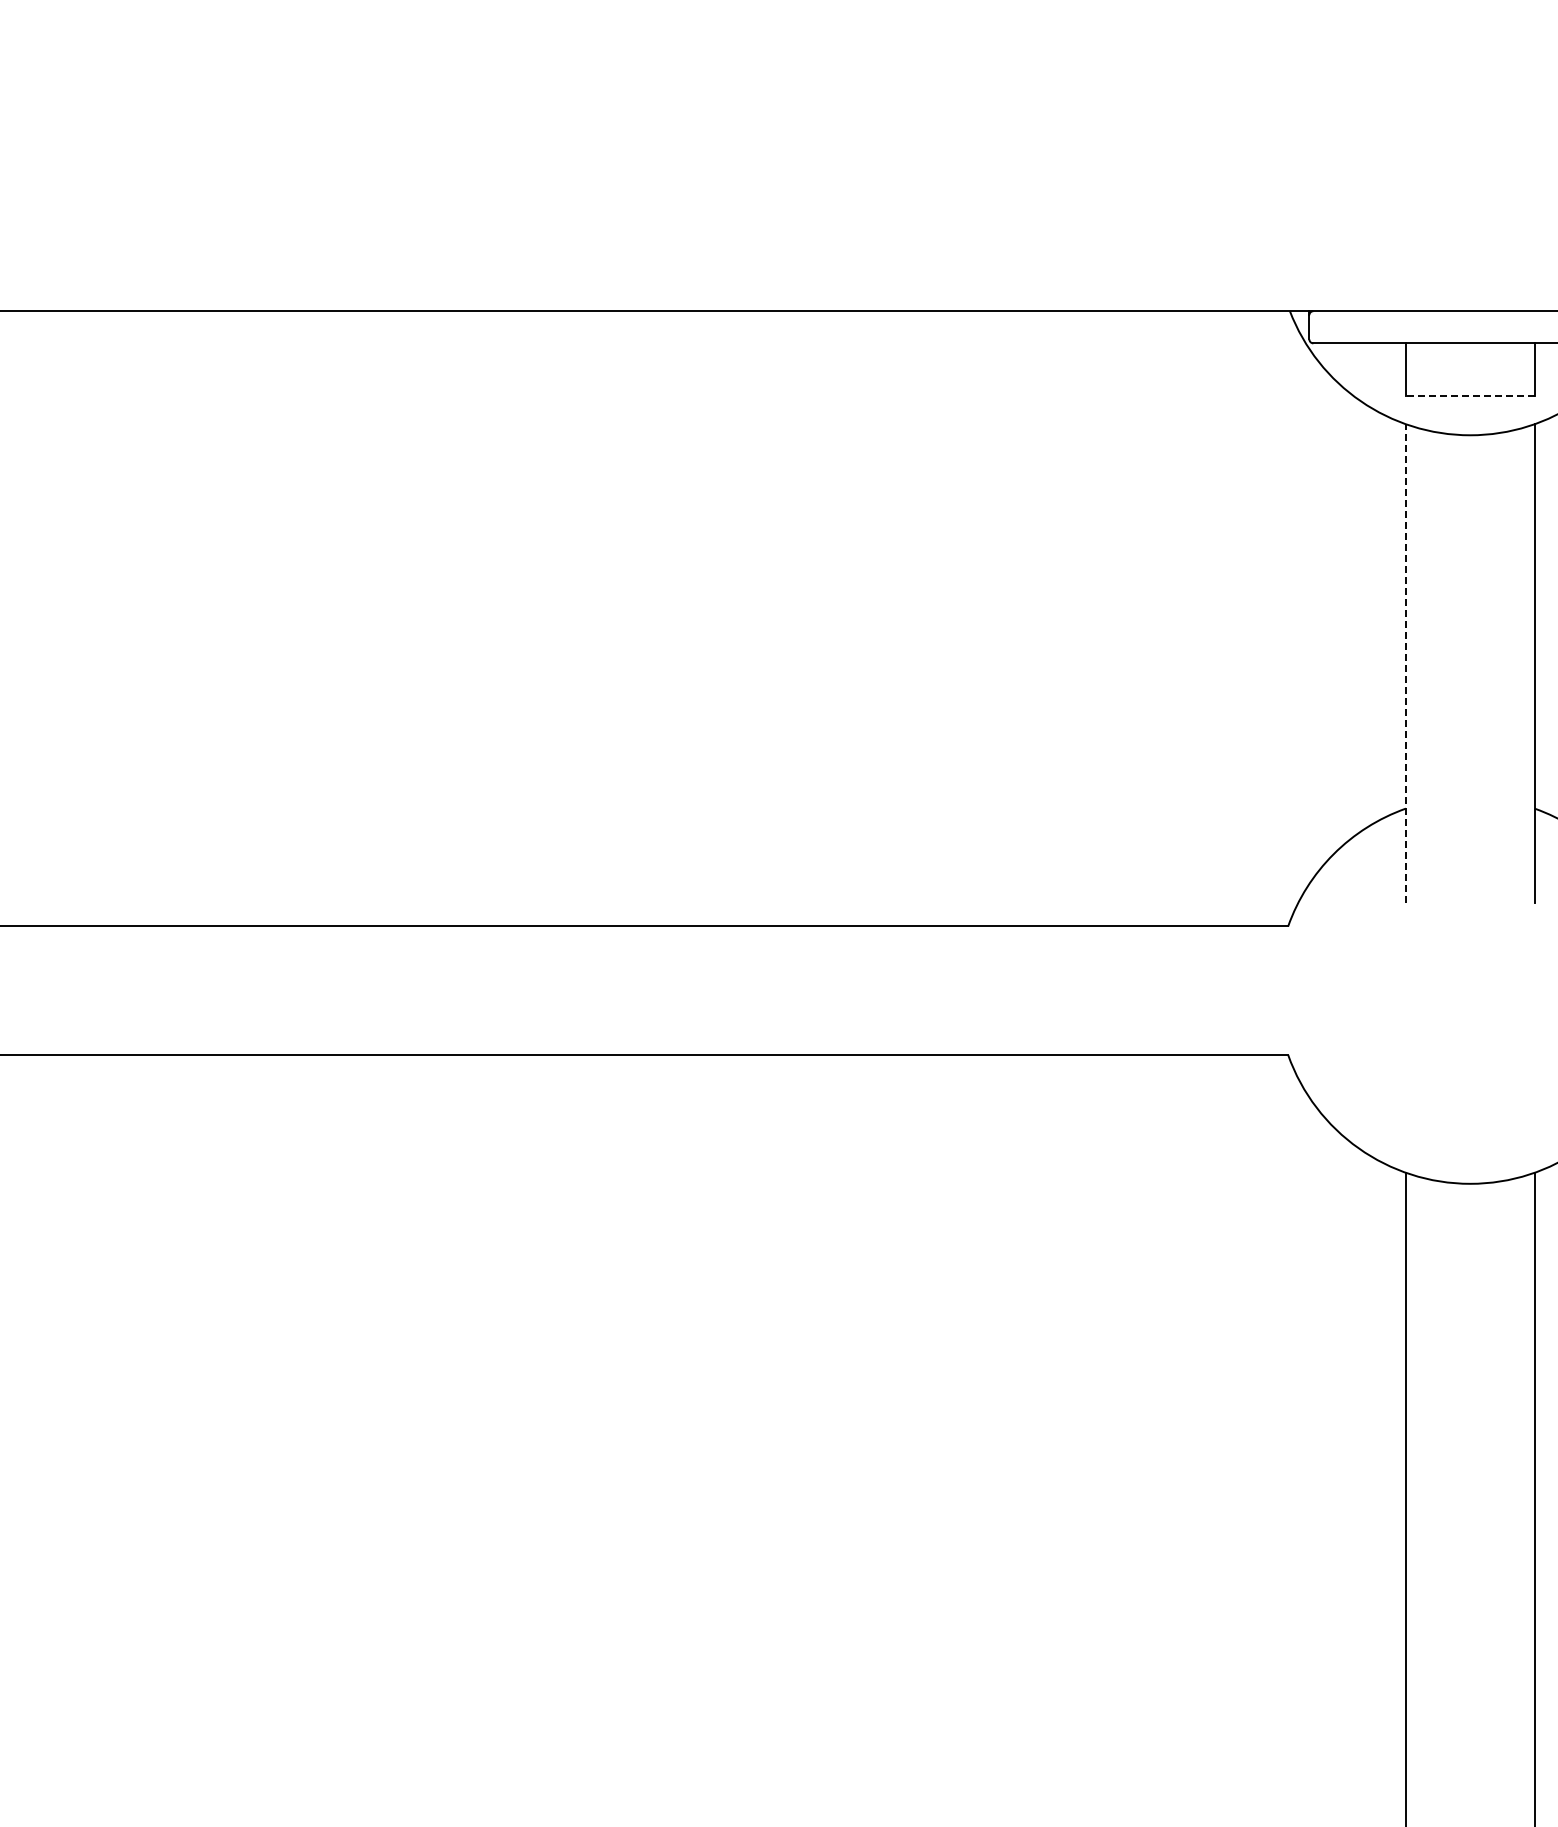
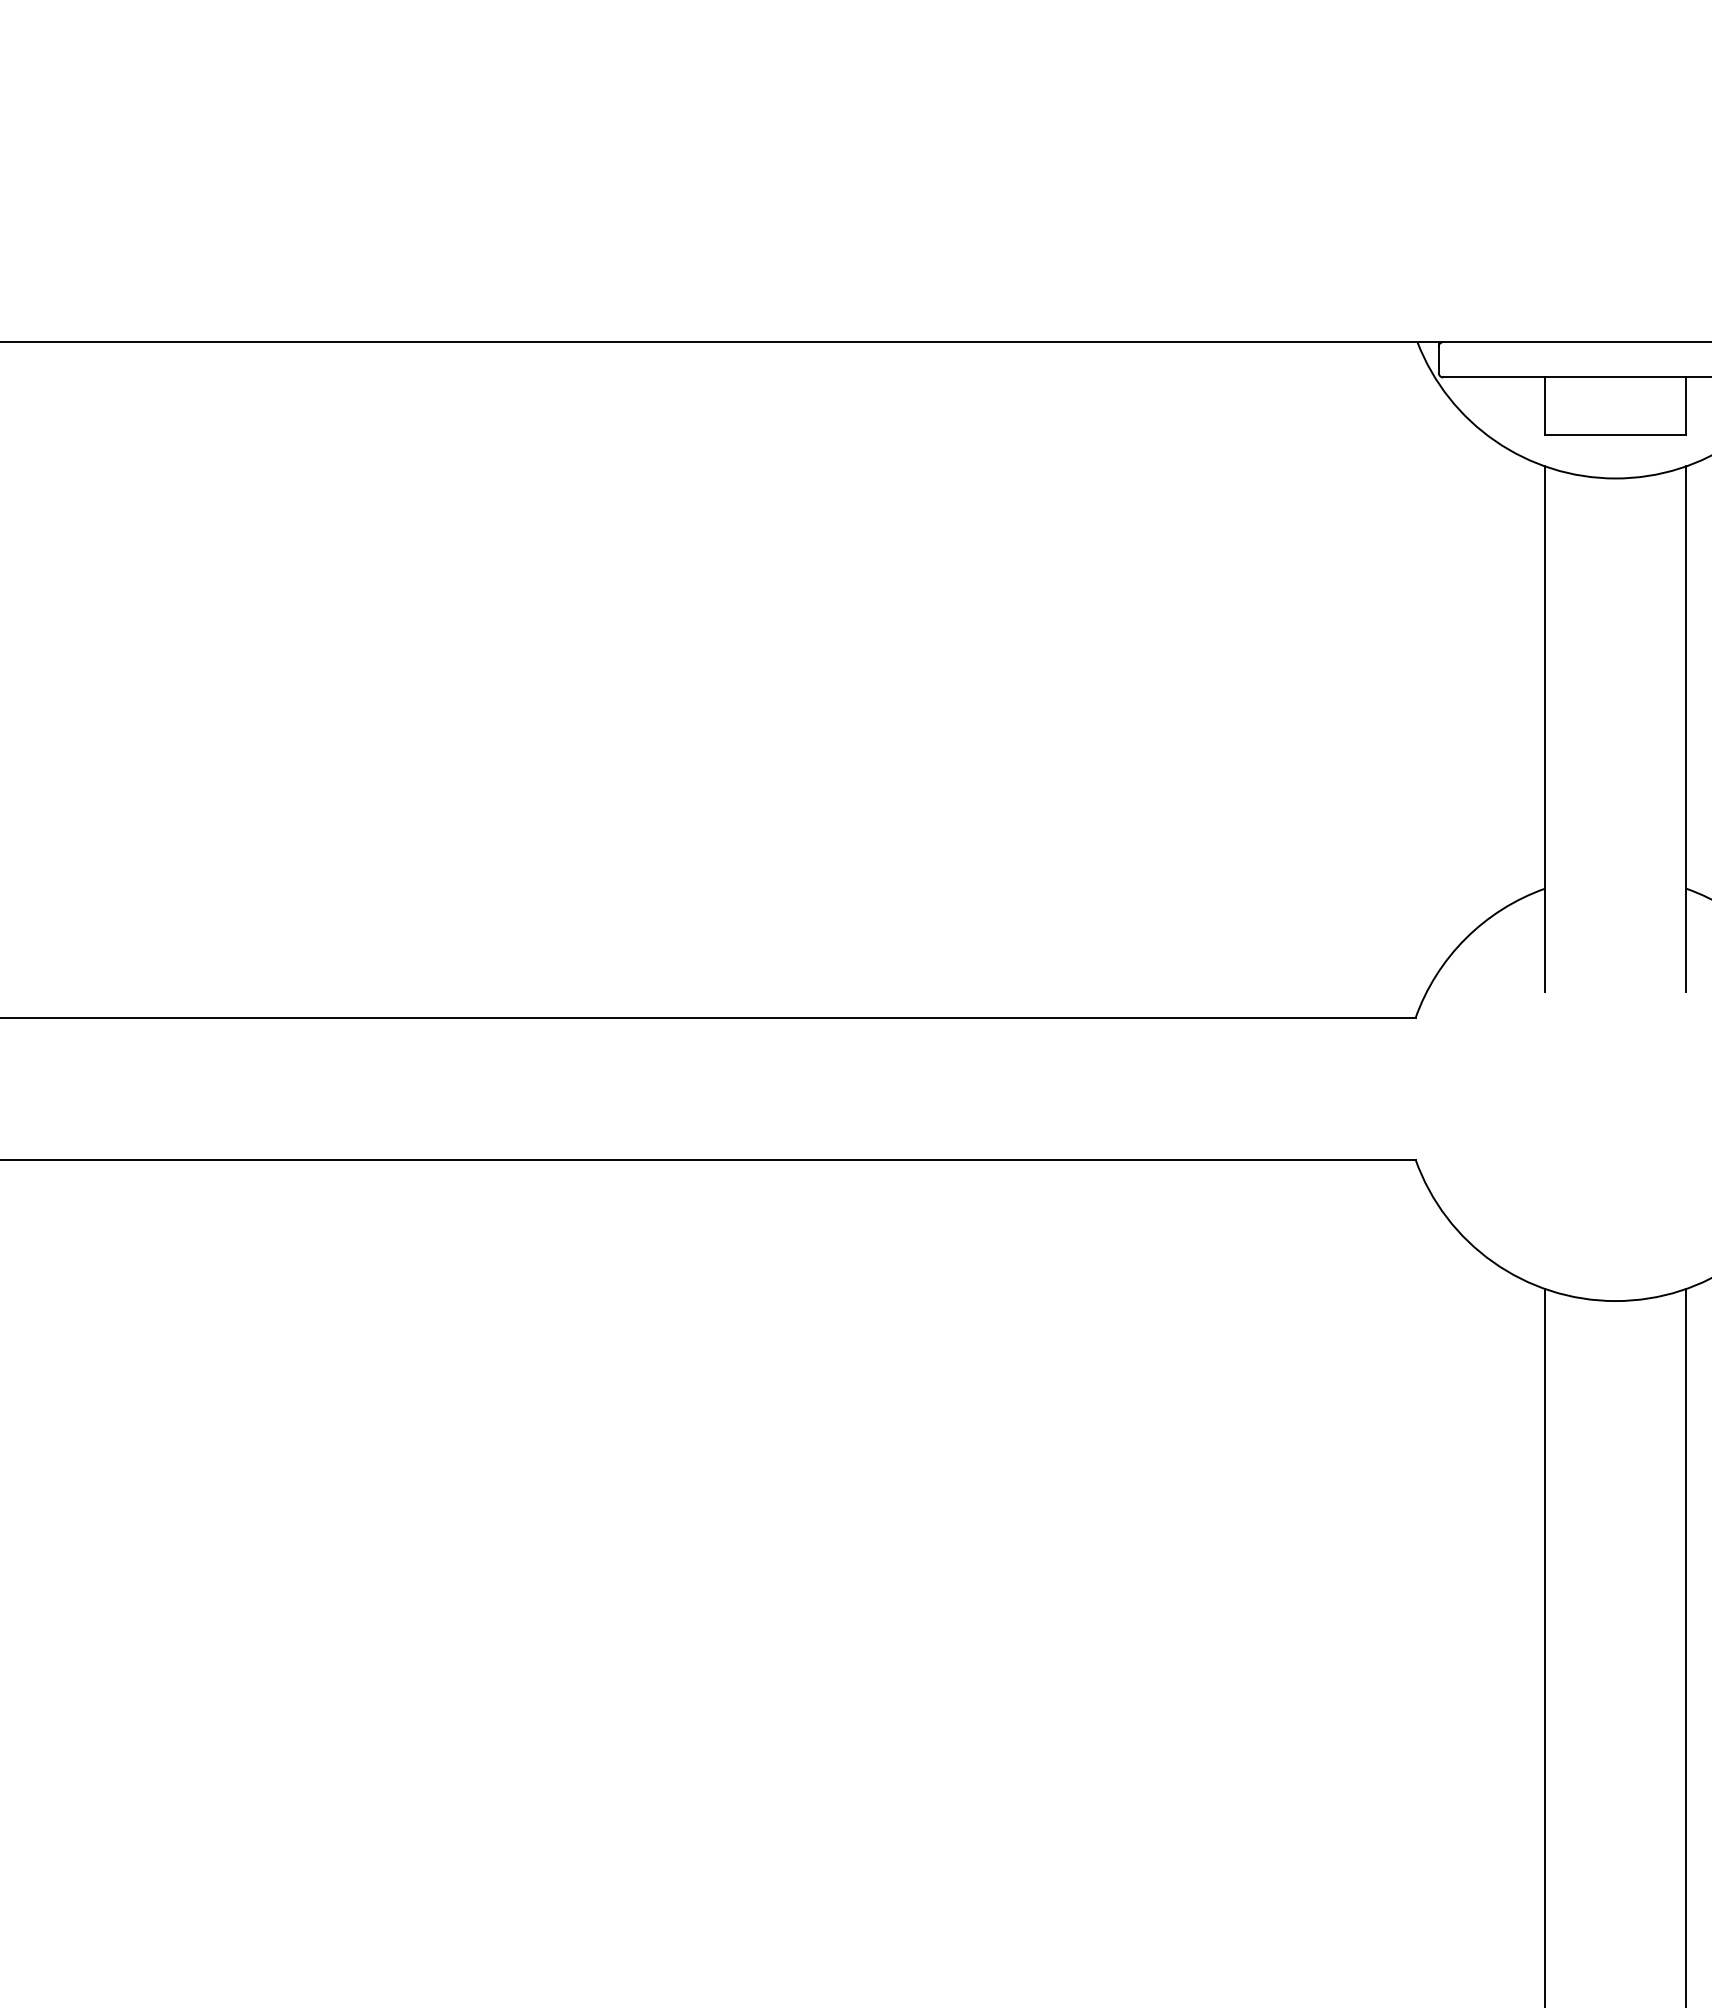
line: (1469, 395) -> (1614, 434), dashed -> solid
line: (1405, 663) -> (1544, 729), dashed -> solid

